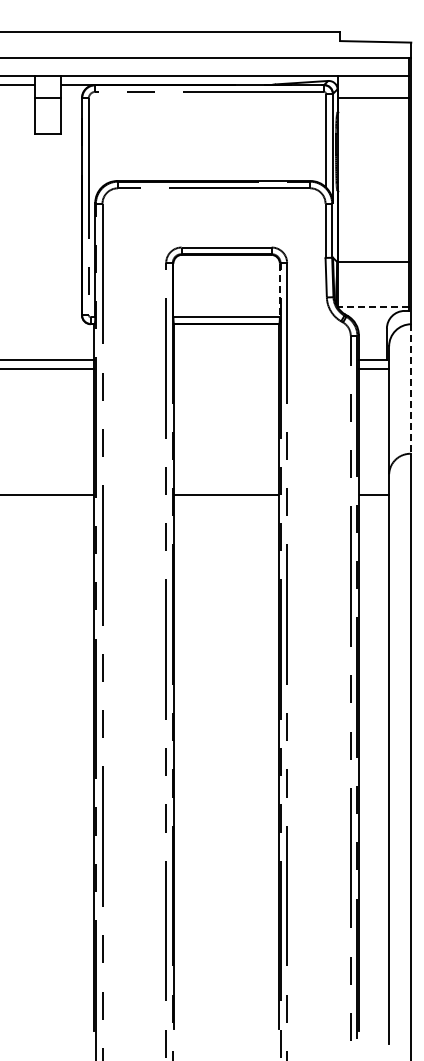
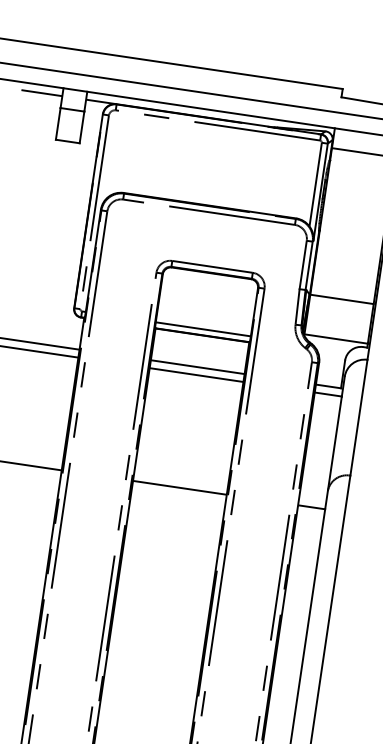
line: (279, 290) -> (254, 312), dashed -> solid
line: (373, 306) -> (336, 338), dashed -> solid
line: (226, 359) -> (197, 366), added
line: (226, 368) -> (196, 375), added
line: (411, 389) -> (359, 418), dashed -> solid

